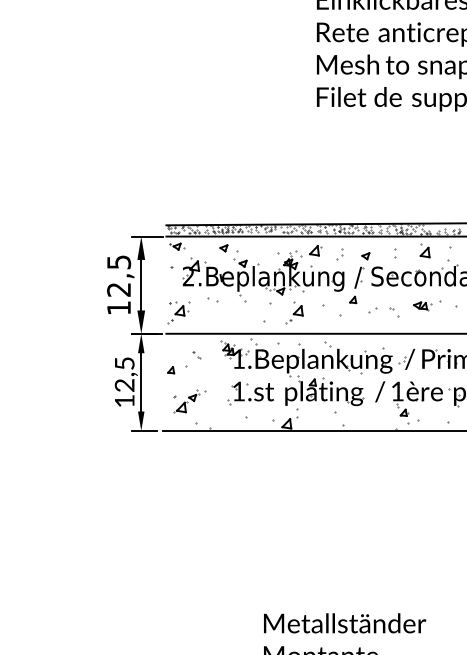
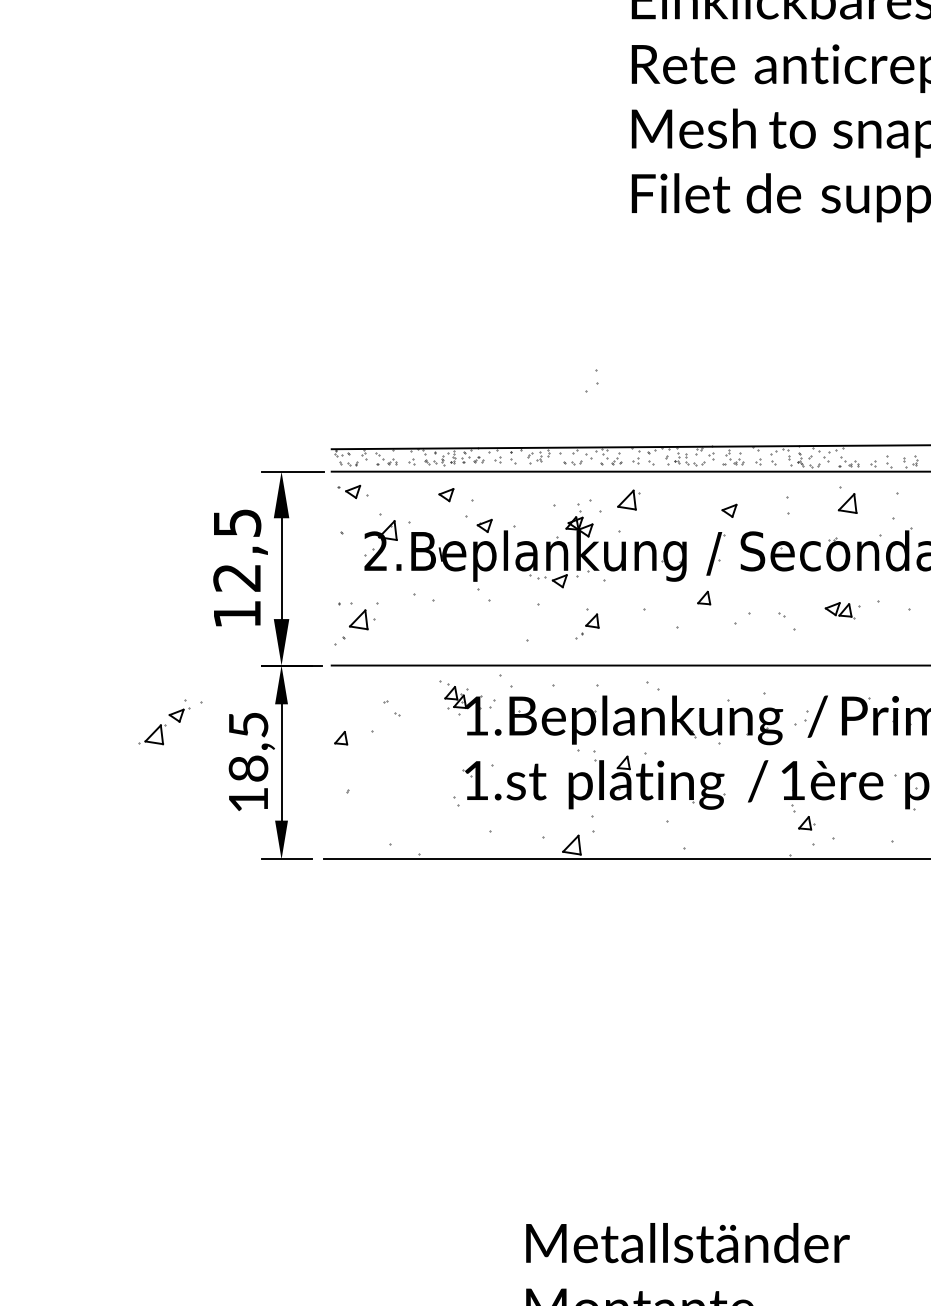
part: (339, 254) -> (591, 381), moved
part: (294, 312) -> (587, 623), size x0.7
text: (125, 385) -> (250, 768), 12,5 -> 18,5
part: (189, 401) -> (170, 722), moved

